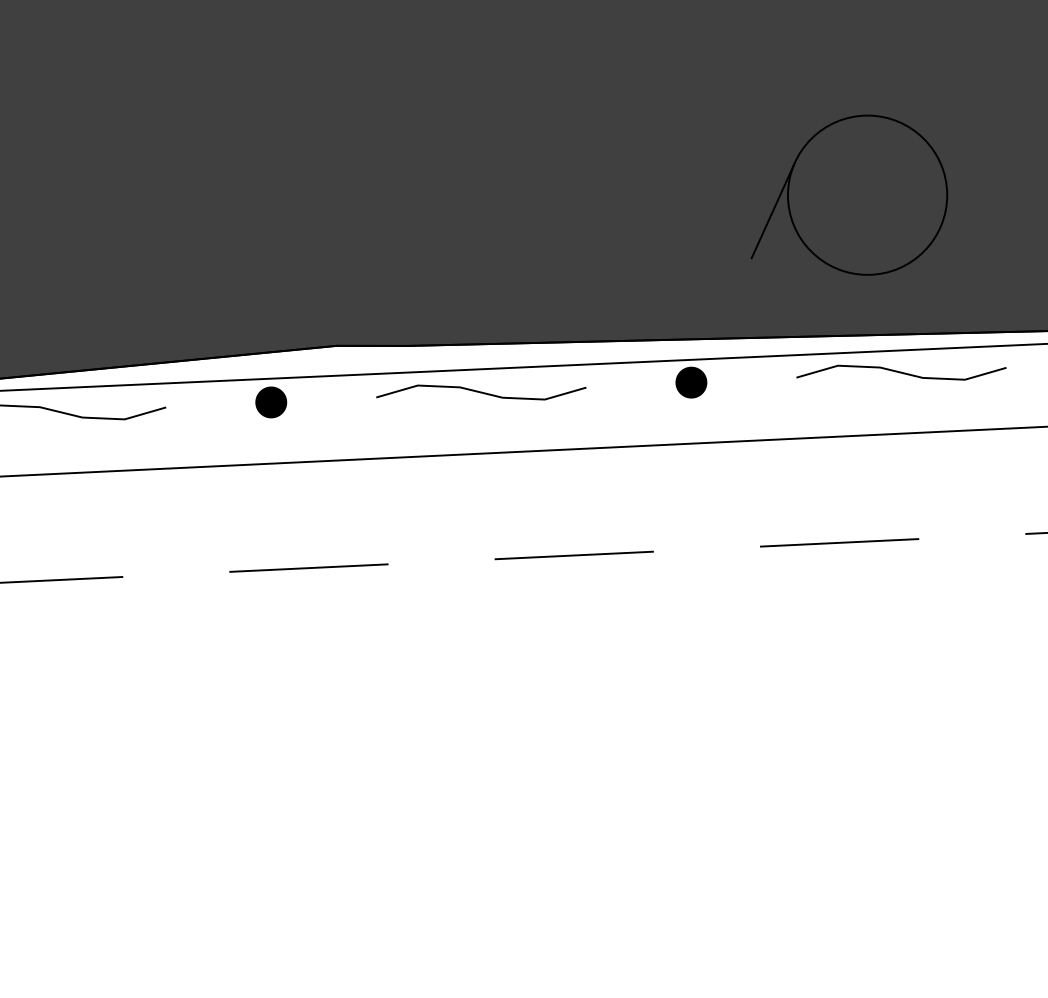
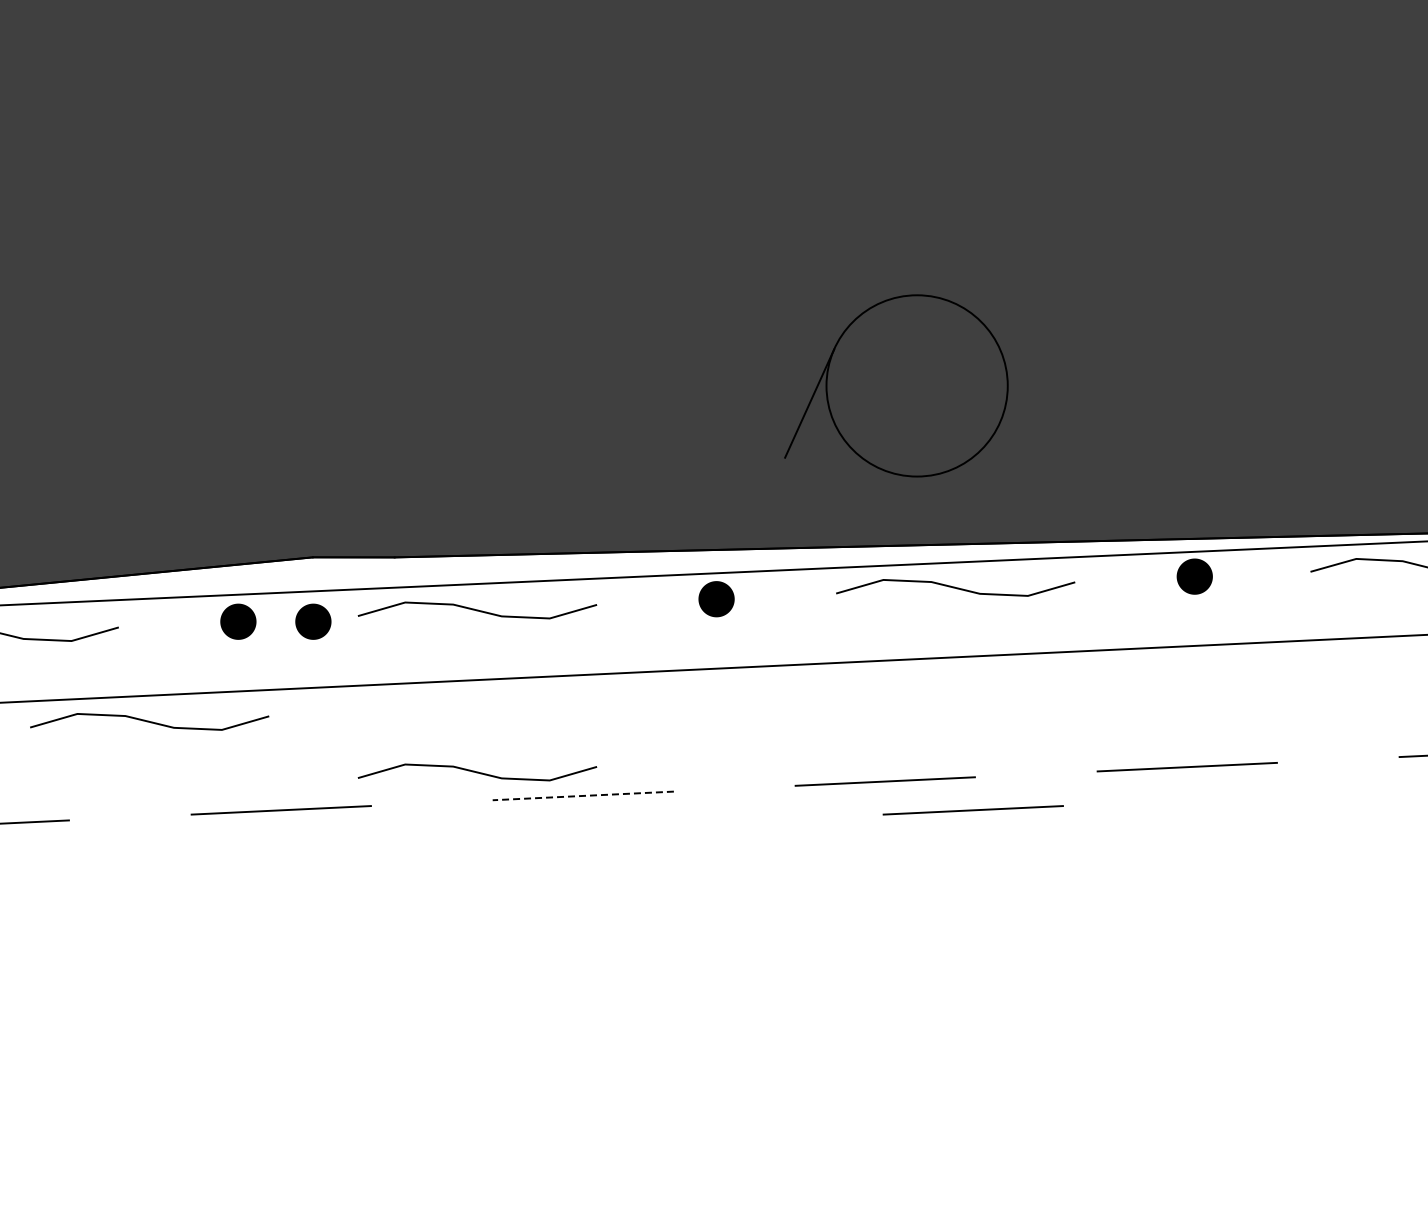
part: (337, 402) -> (313, 621), added
curve: (193, 490) -> (149, 721), added
curve: (481, 534) -> (477, 772), added
line: (574, 555) -> (583, 795), solid -> dashed
line: (916, 568) -> (972, 810), added

